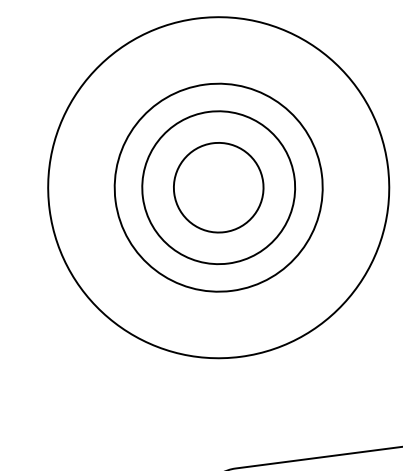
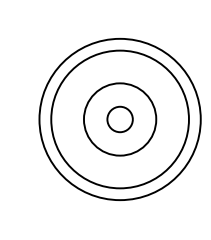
circle: (217, 187) -> (119, 119), size x0.6
circle: (217, 187) -> (119, 119), size x1.4

